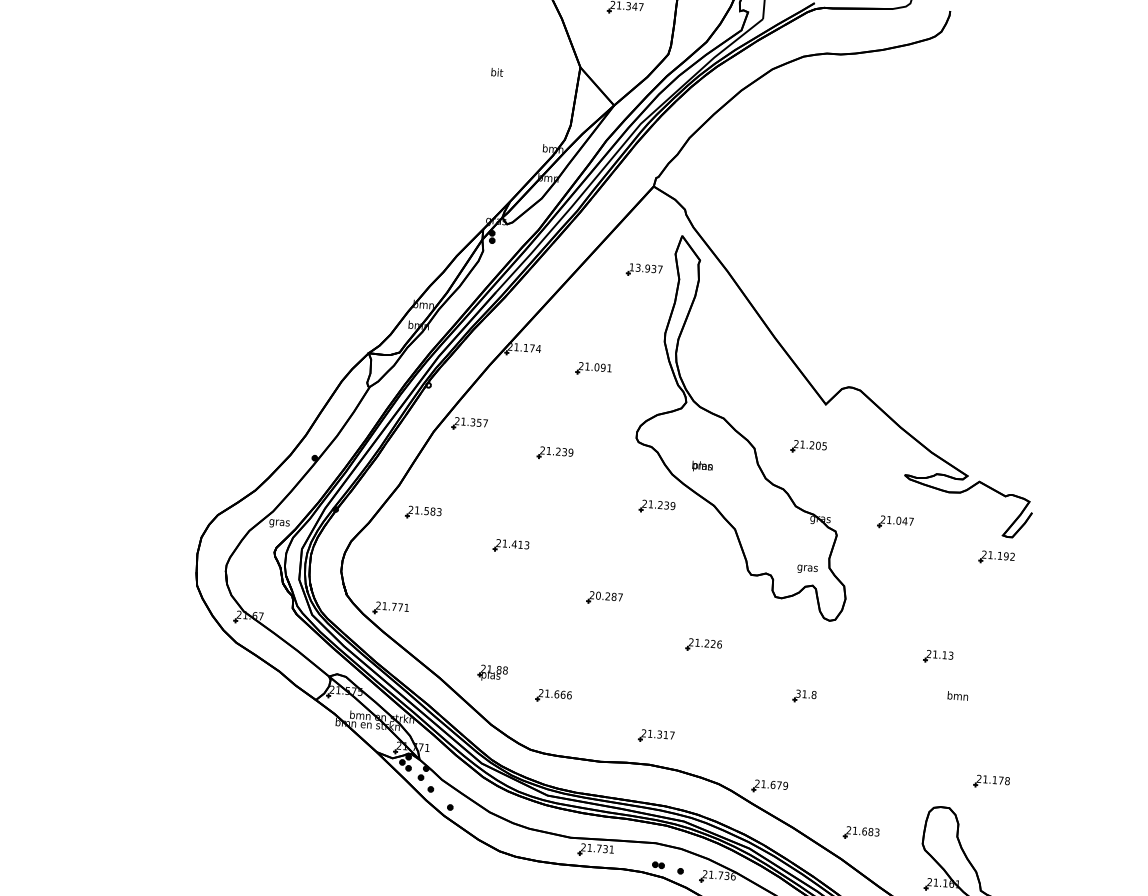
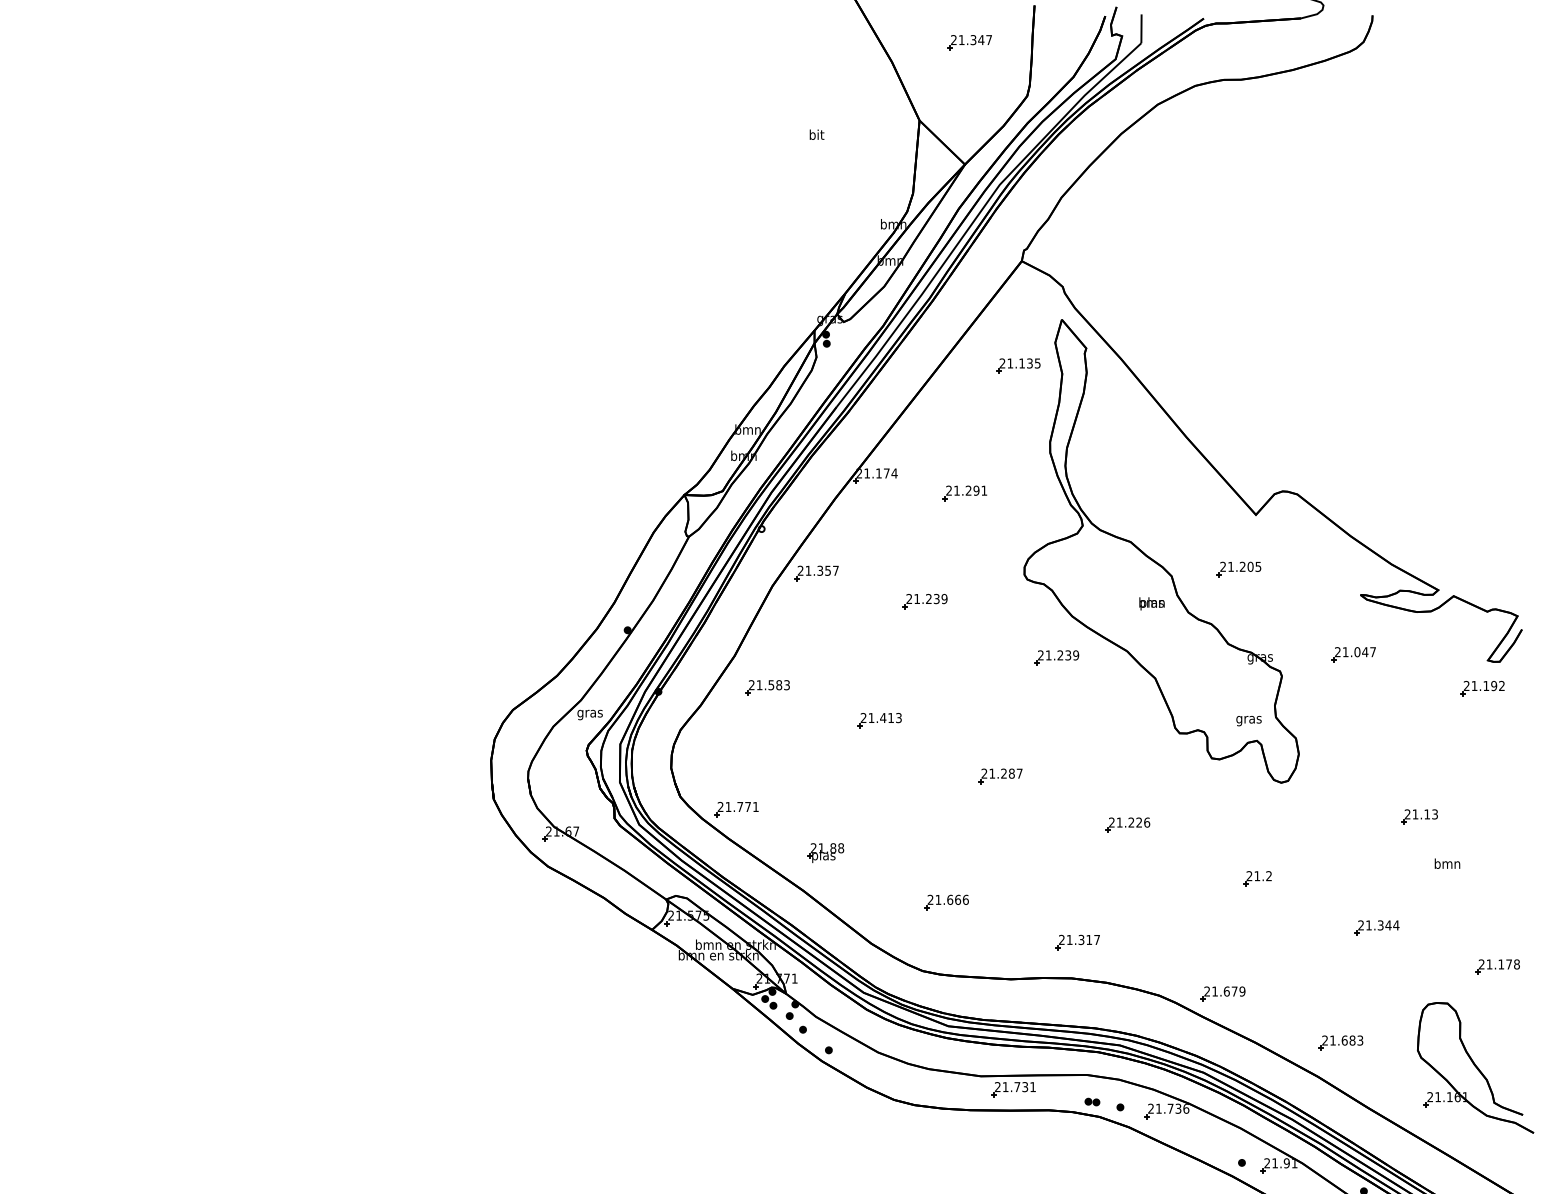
text: (645, 268) -> (1019, 363), 13.937 -> 21.135
text: (596, 367) -> (968, 490), 21.091 -> 21.291
text: (702, 466) -> (1151, 603), moved
text: (598, 595) -> (992, 773), 20.287 -> 21.287
part: (492, 672) -> (825, 852), moved
text: (806, 694) -> (1259, 876), 31.8 -> 21.2
part: (897, 742) -> (1376, 927), added

